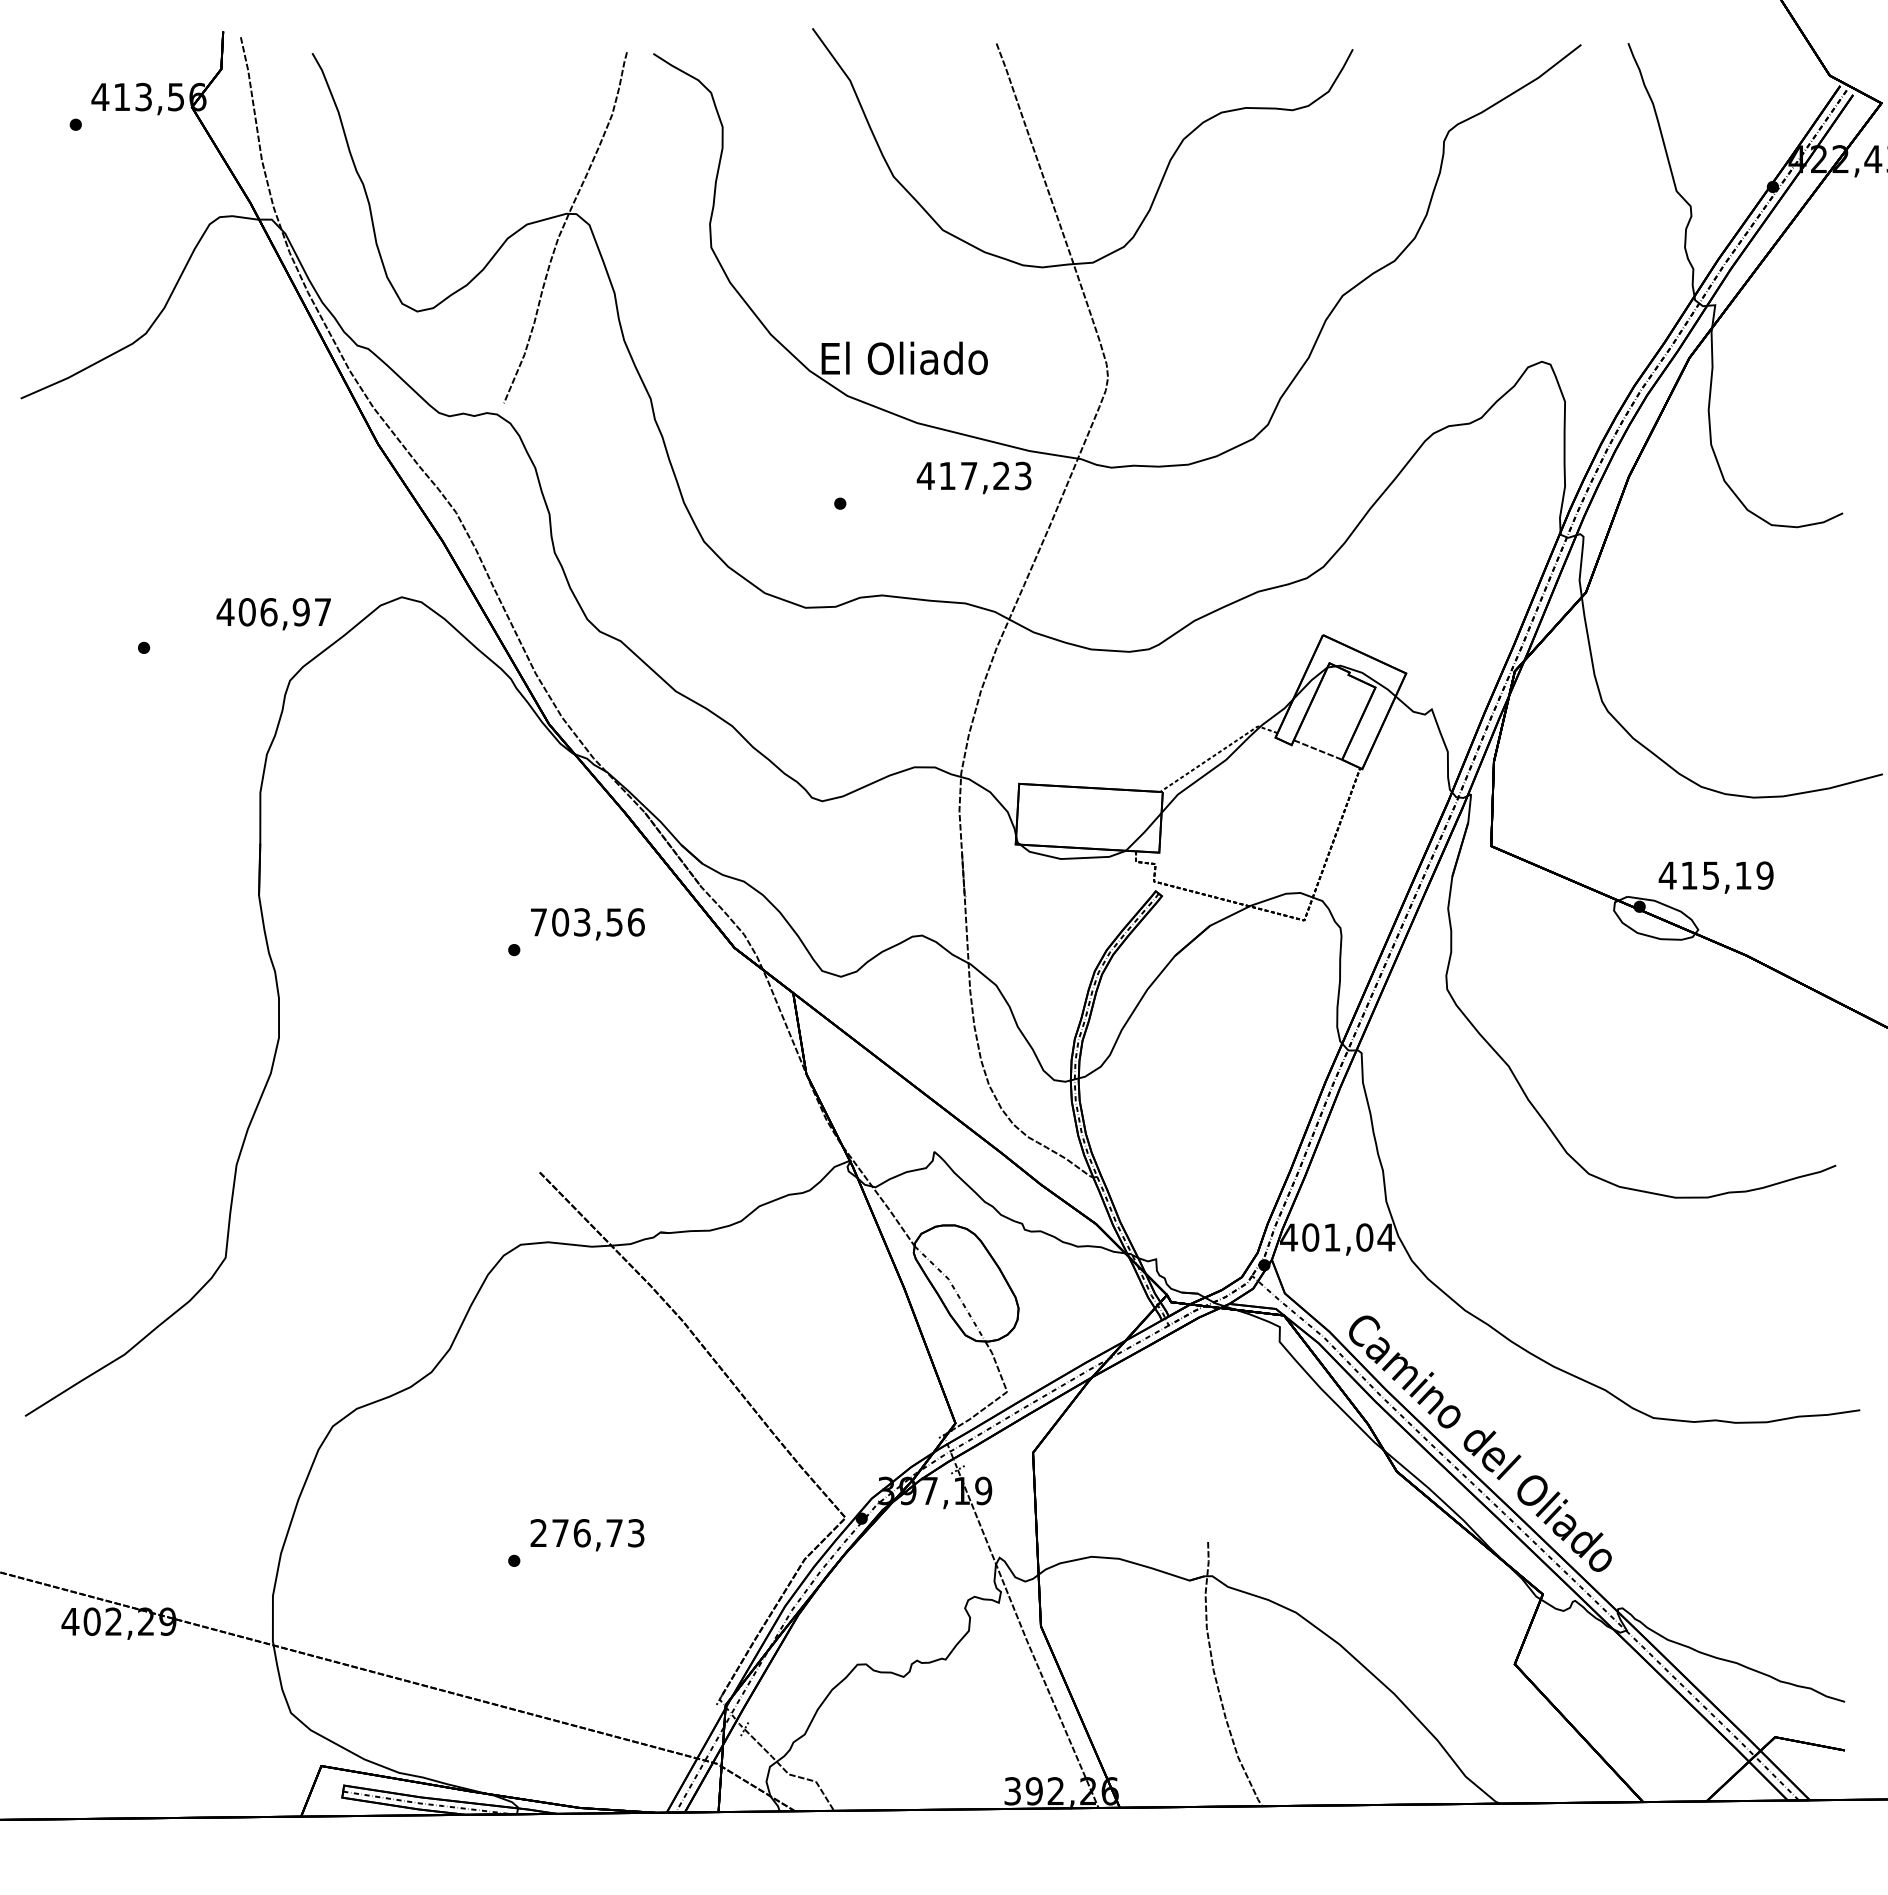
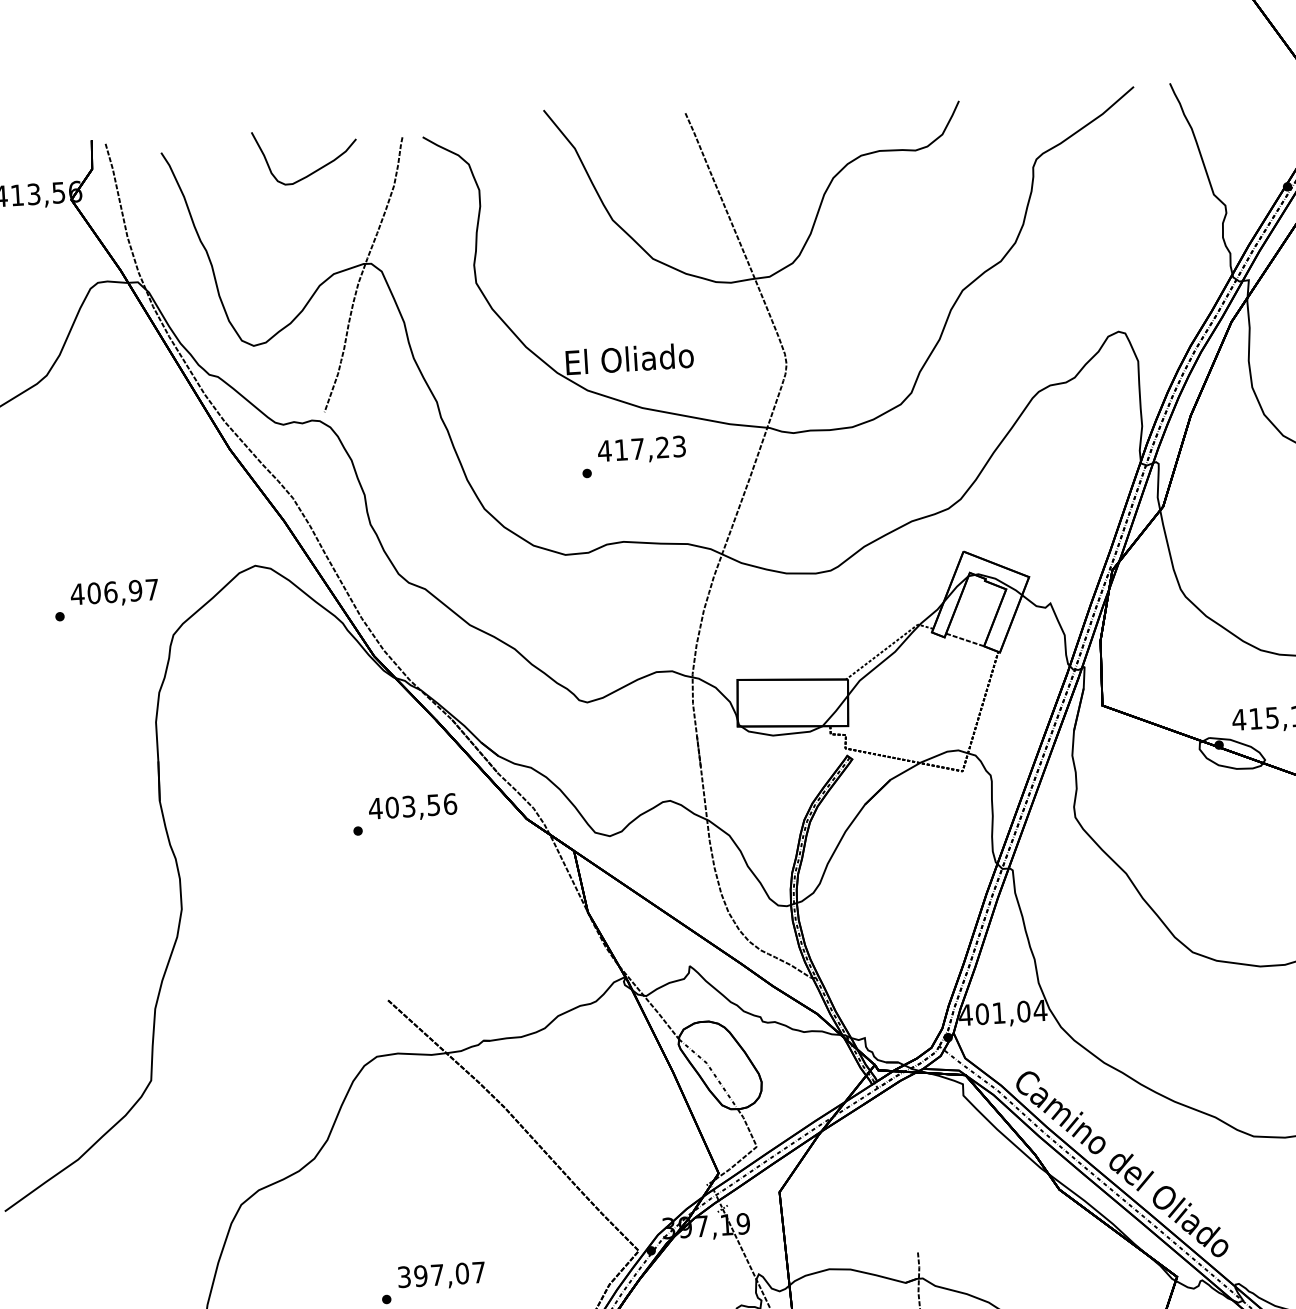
curve: (509, 89) -> (314, 171), added
text: (973, 477) -> (641, 449), moved
text: (273, 614) -> (114, 593), moved
text: (538, 922) -> (375, 808), 703,56 -> 403,56
text: (587, 1533) -> (441, 1275), 276,73 -> 397,07

